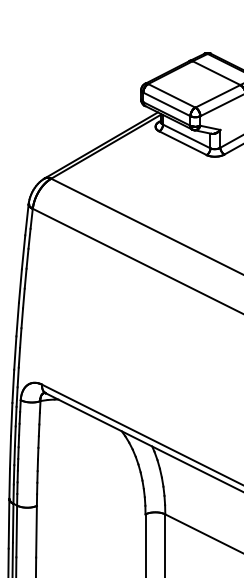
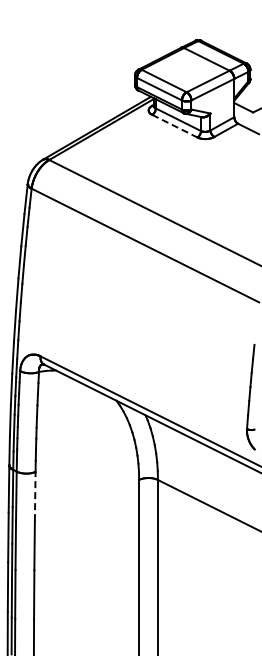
line: (183, 143) -> (175, 126), solid -> dashed
line: (36, 531) -> (35, 496), solid -> dashed

